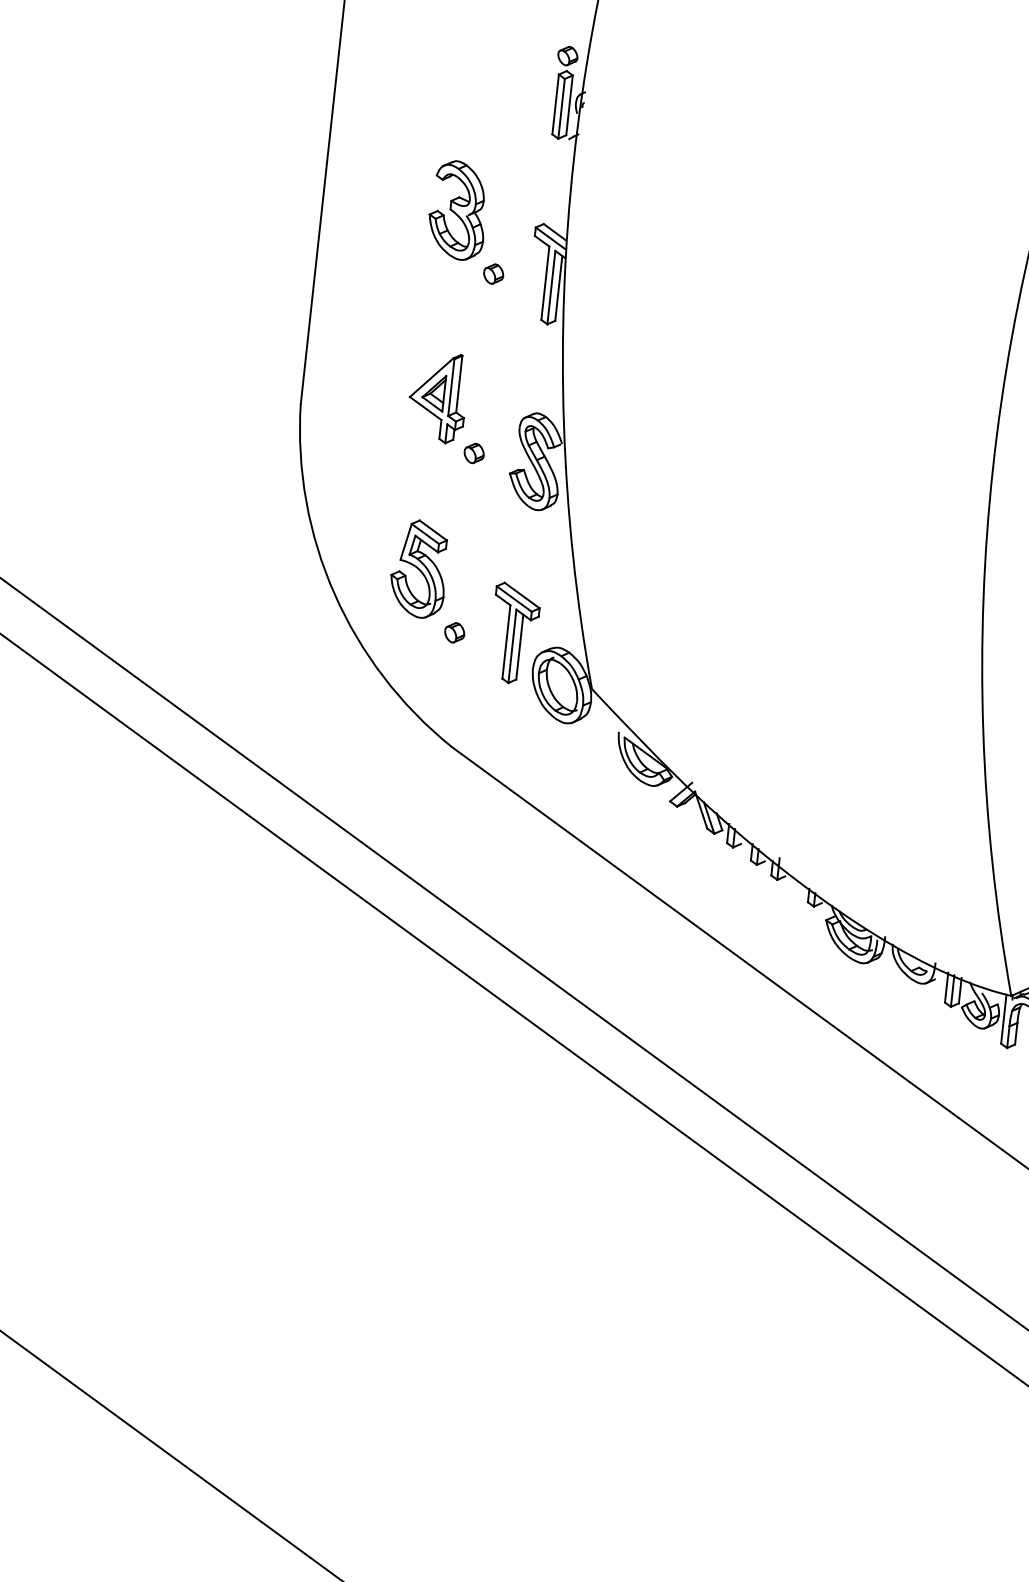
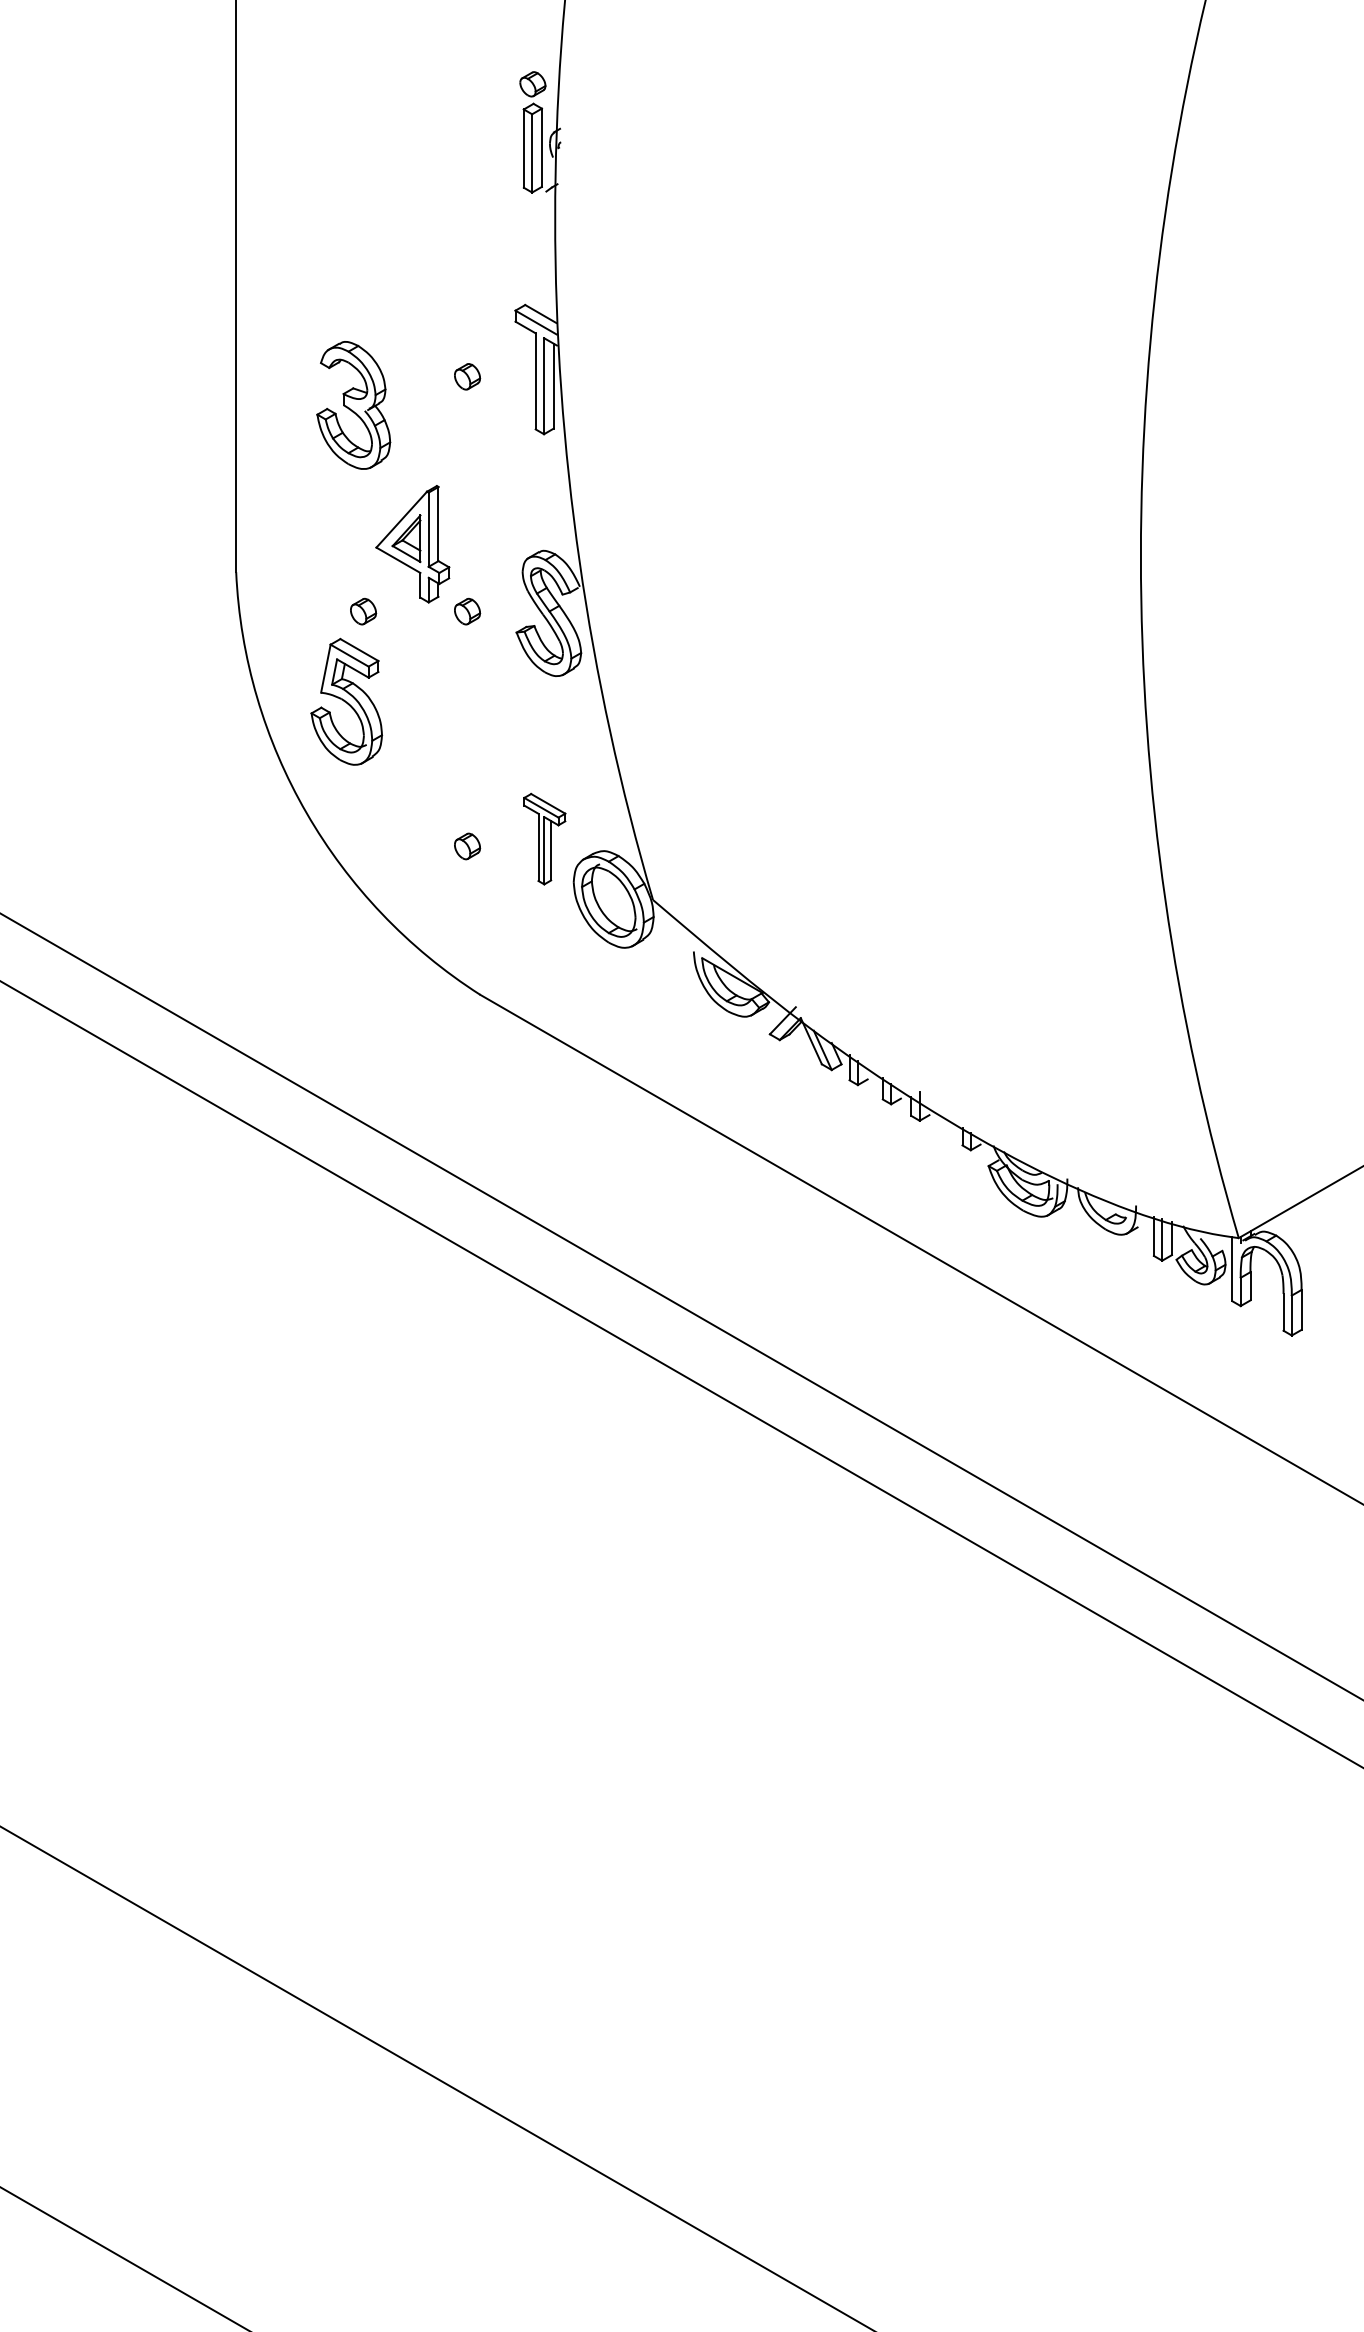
part: (458, 210) -> (353, 405), moved
part: (394, 444) -> (363, 611), added
part: (419, 568) -> (346, 701), moved
part: (514, 633) -> (544, 838), size x0.7

